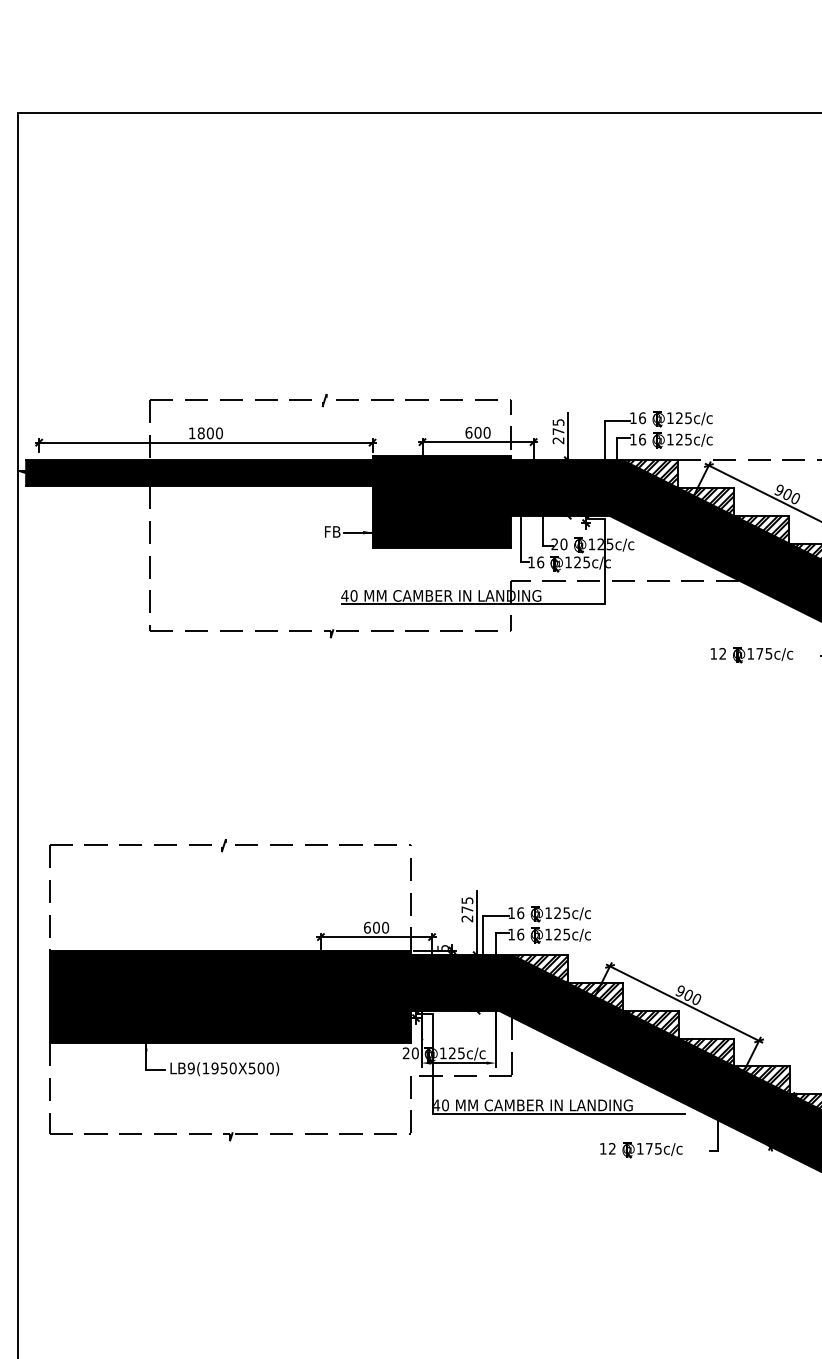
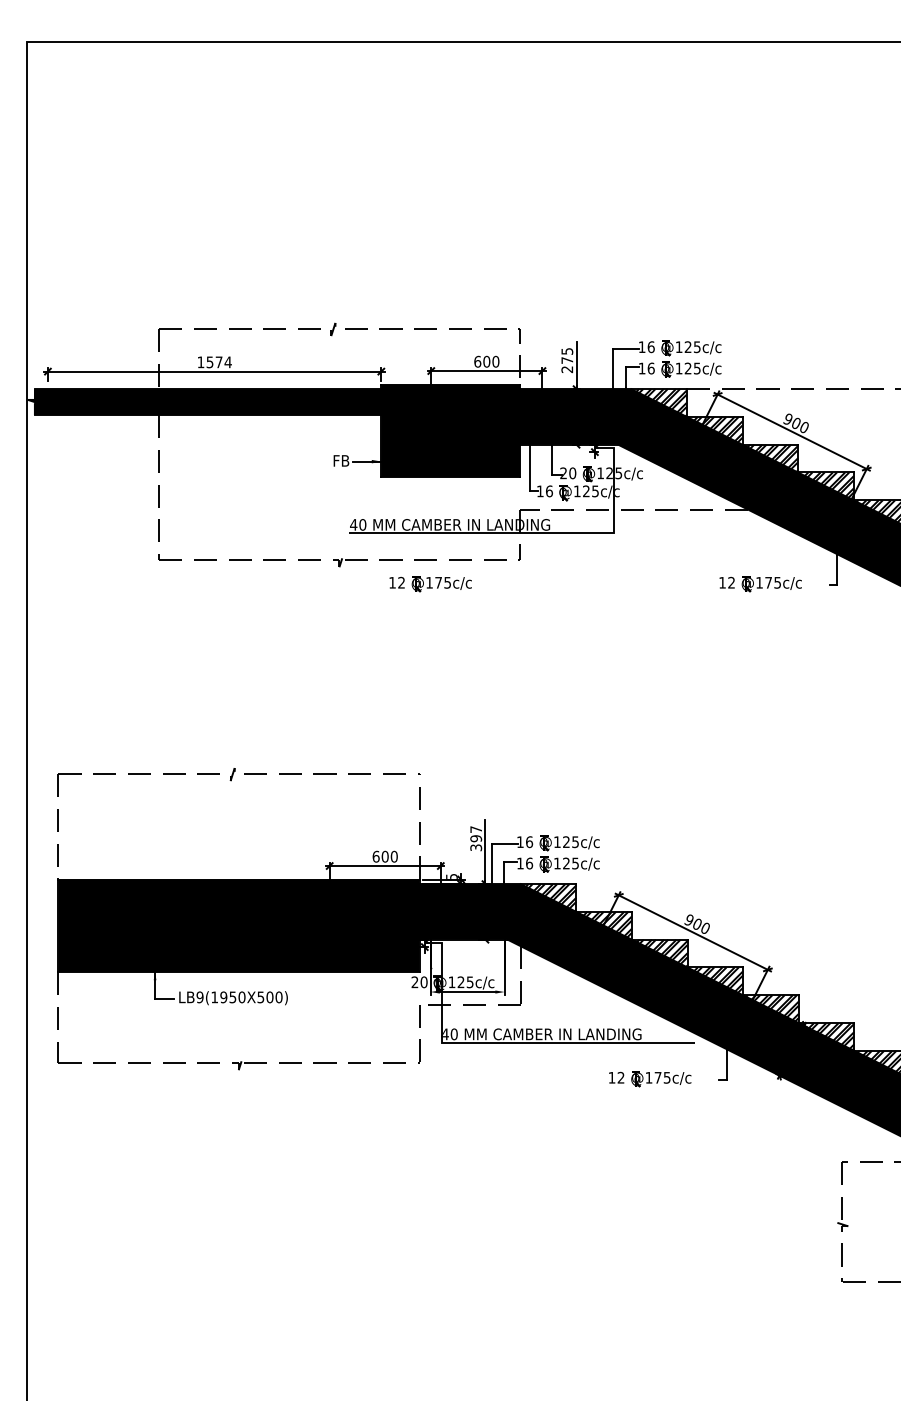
text: (209, 433) -> (218, 362), 1800 -> 1574
part: (421, 655) -> (430, 584), added
text: (467, 909) -> (476, 838), 275 -> 397

